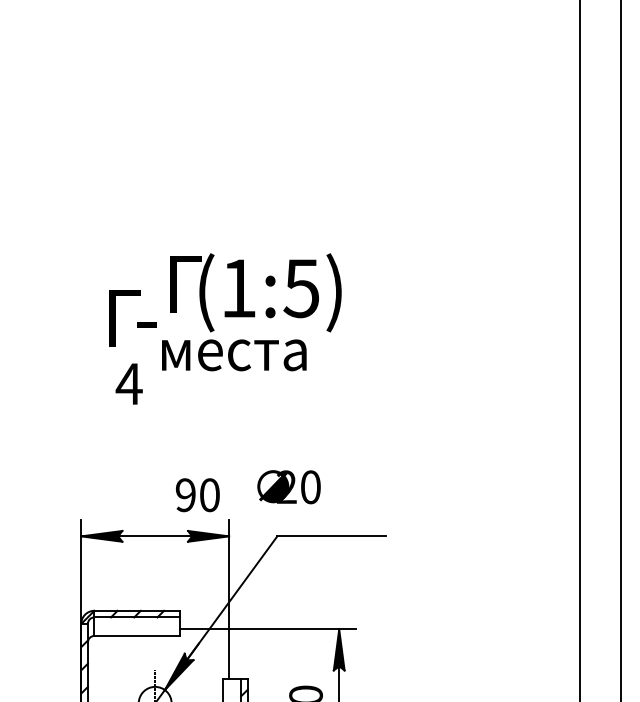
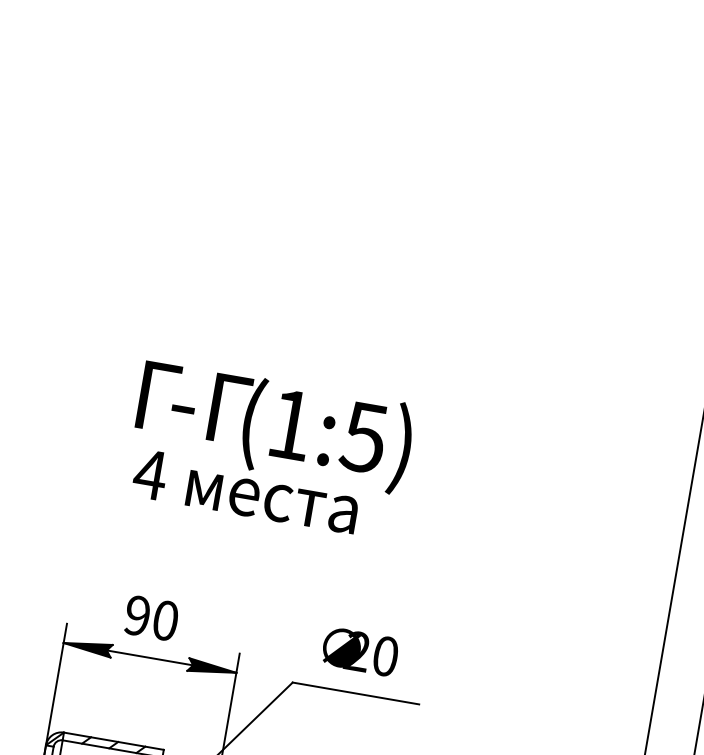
text: (251, 312) -> (300, 455), moved
text: (288, 487) -> (359, 652), moved
text: (197, 495) -> (151, 618), moved

